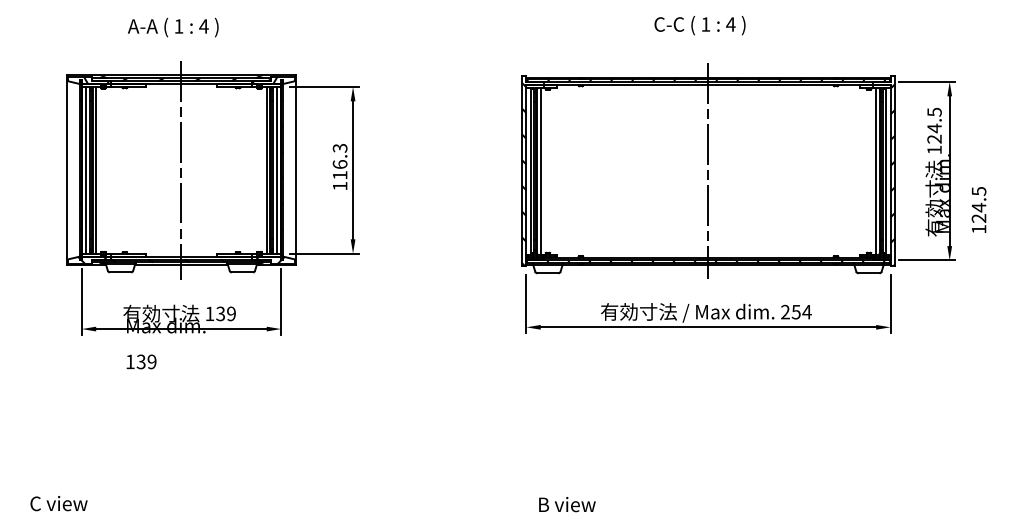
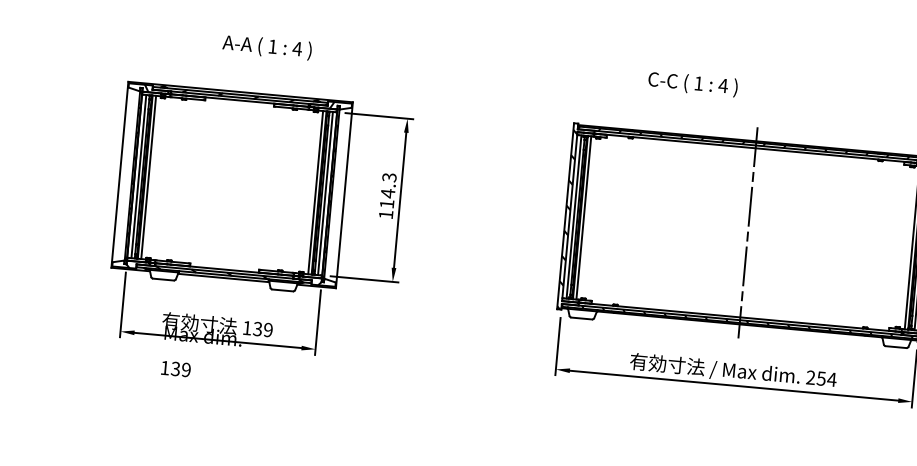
text: (699, 25) -> (692, 83), moved
text: (173, 27) -> (267, 47), moved
text: (339, 164) -> (387, 193), 116.3 -> 114.3
line: (181, 170) -> (232, 185), removed

